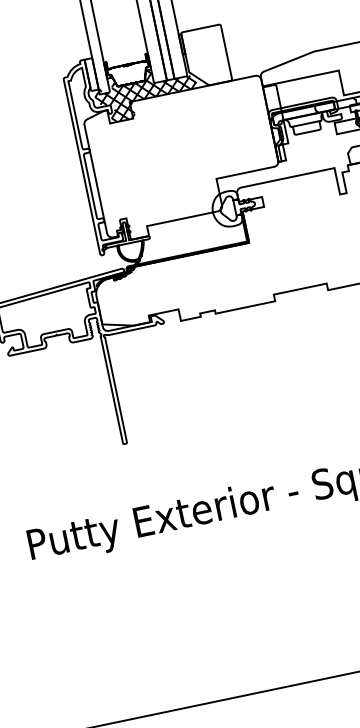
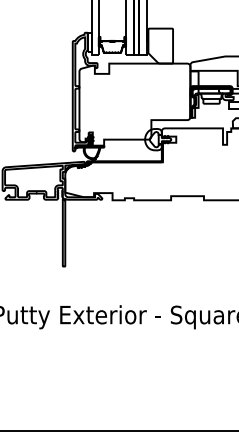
hatch: (146, 91) -> (120, 59), removed

